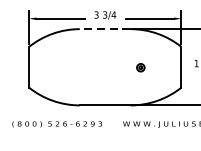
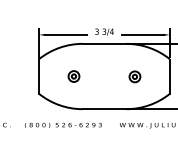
line: (105, 28) -> (104, 43), dashed -> solid
part: (69, 67) -> (73, 76), added
part: (140, 67) -> (134, 76), size x1.67

